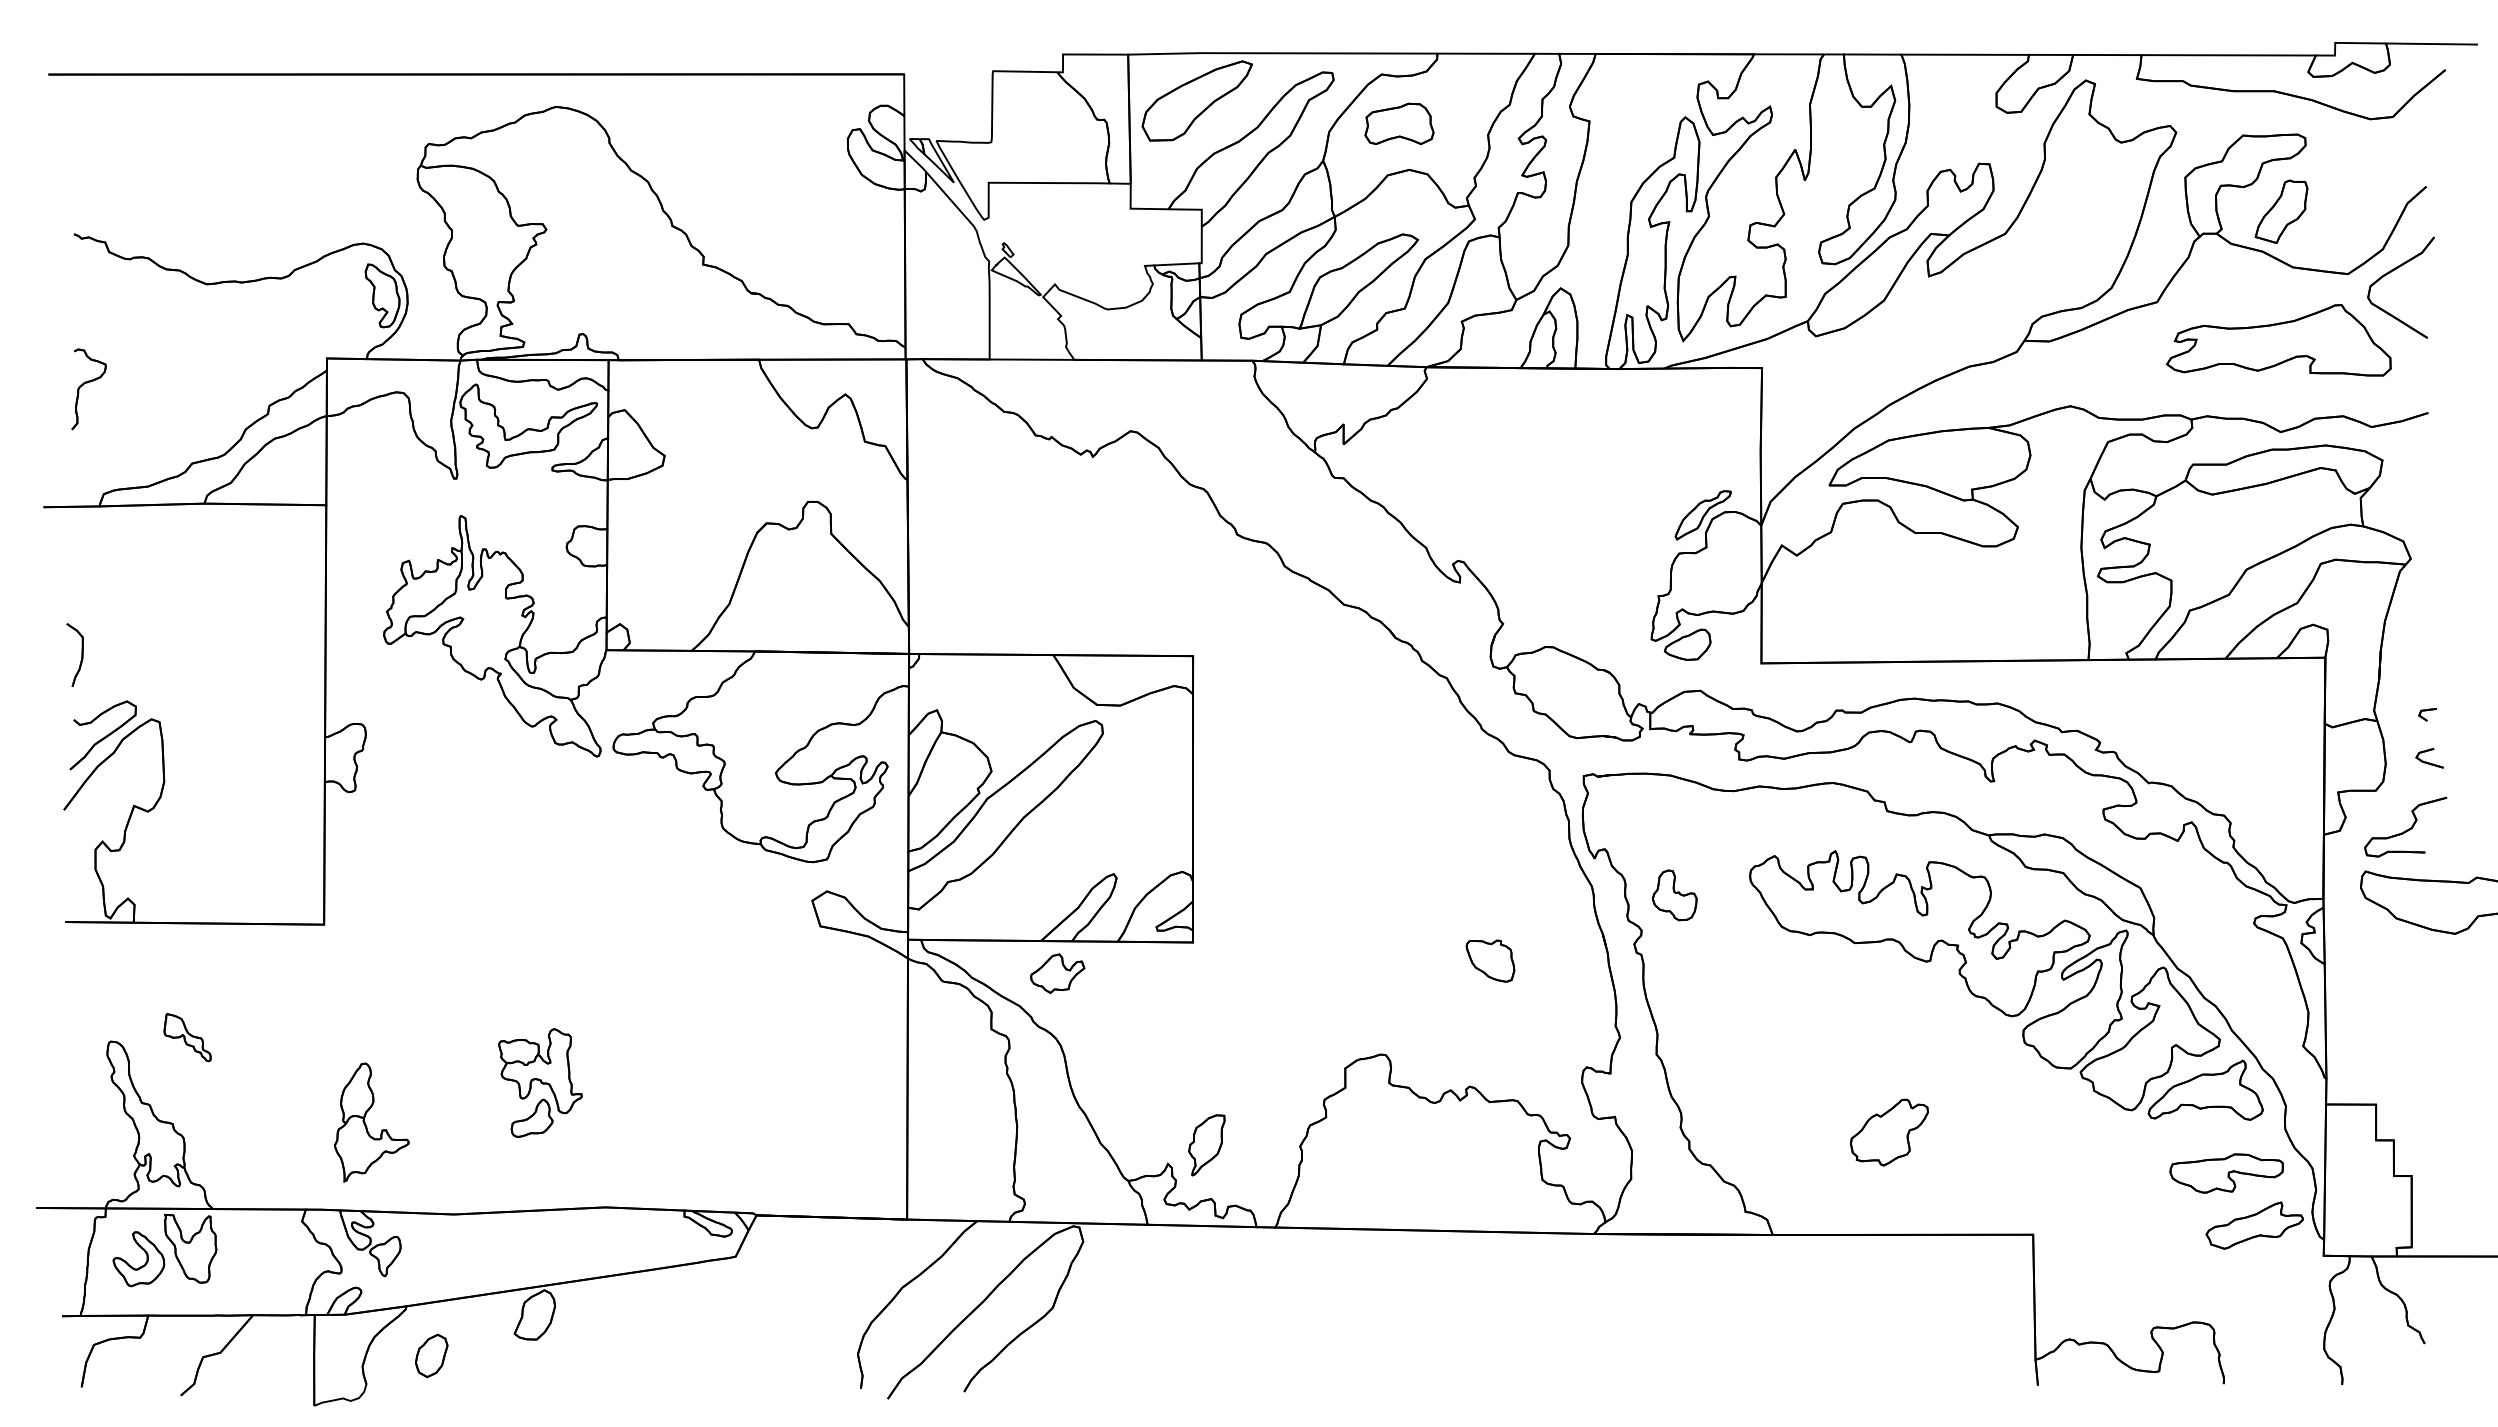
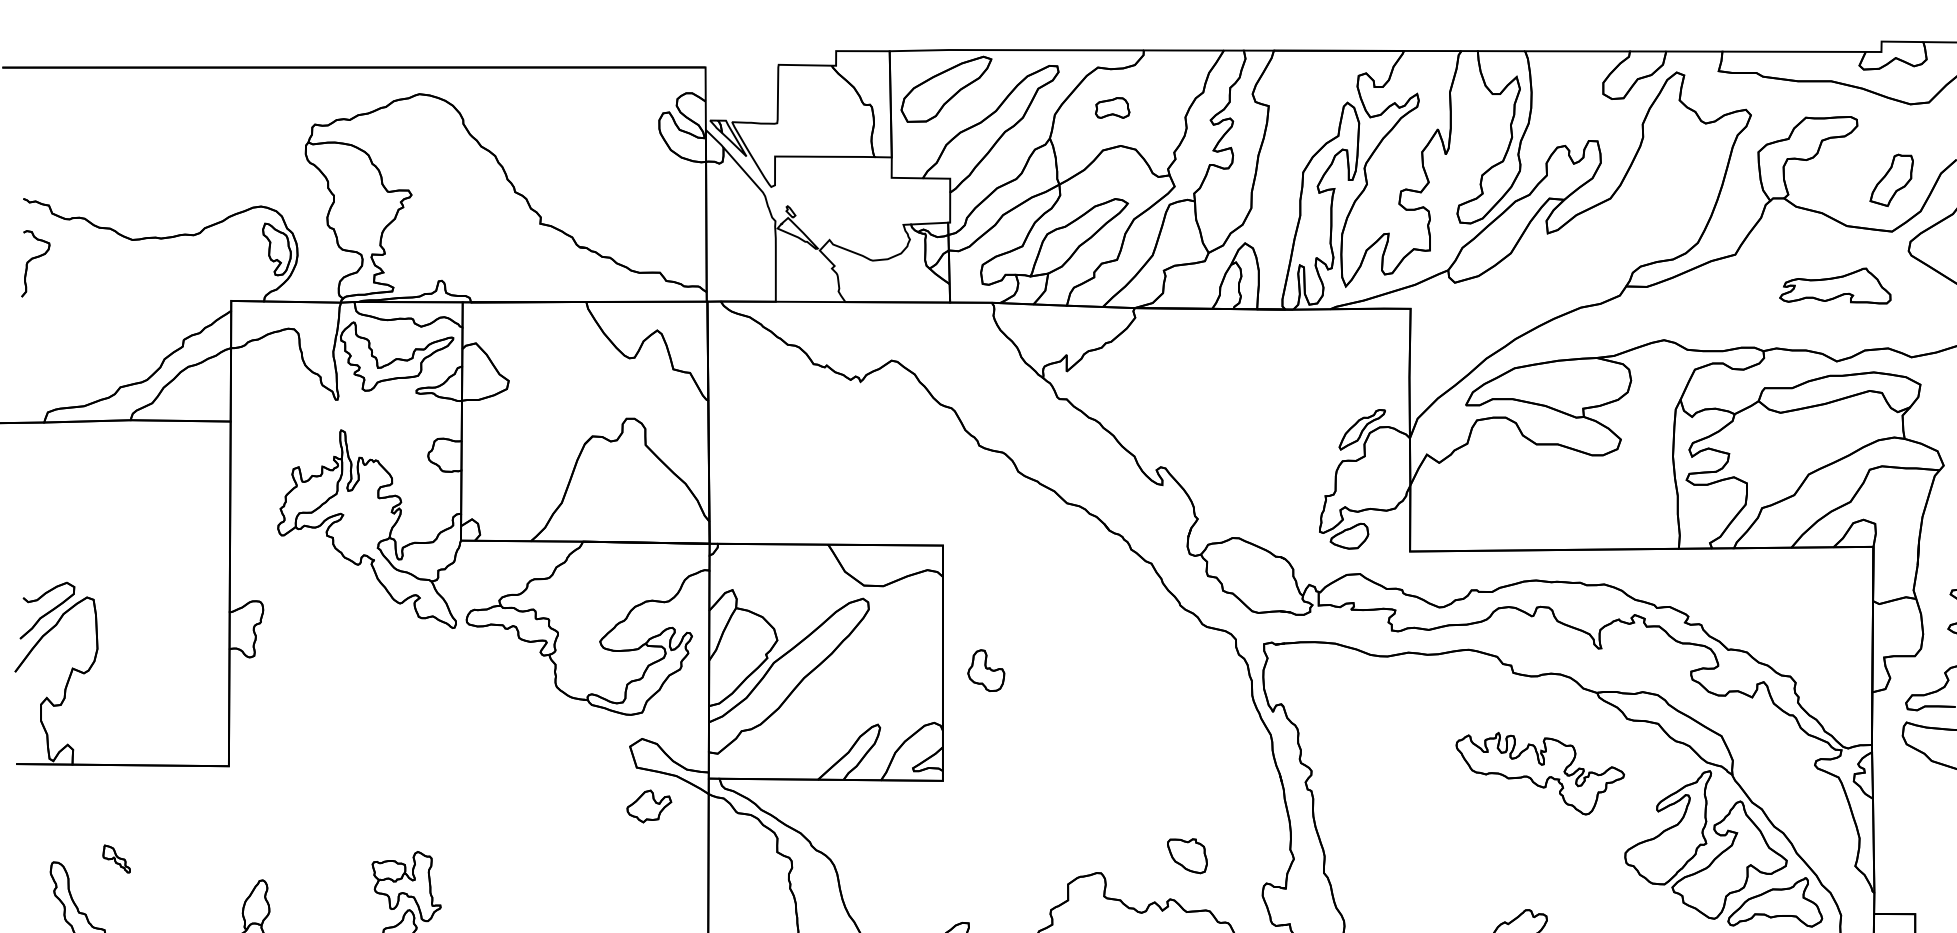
part: (1399, 123) -> (1112, 107), size x0.6
part: (2281, 211) -> (1891, 180), moved
part: (2278, 340) -> (1835, 286), size x0.6
part: (87, 383) -> (34, 259), moved
part: (81, 654) -> (29, 544), removed
part: (1674, 895) -> (986, 670), moved
part: (1919, 933) -> (1539, 773), size x0.6
part: (1490, 960) -> (1187, 855), moved
part: (1057, 973) -> (649, 806), moved
part: (187, 1037) -> (116, 858), size x0.7

